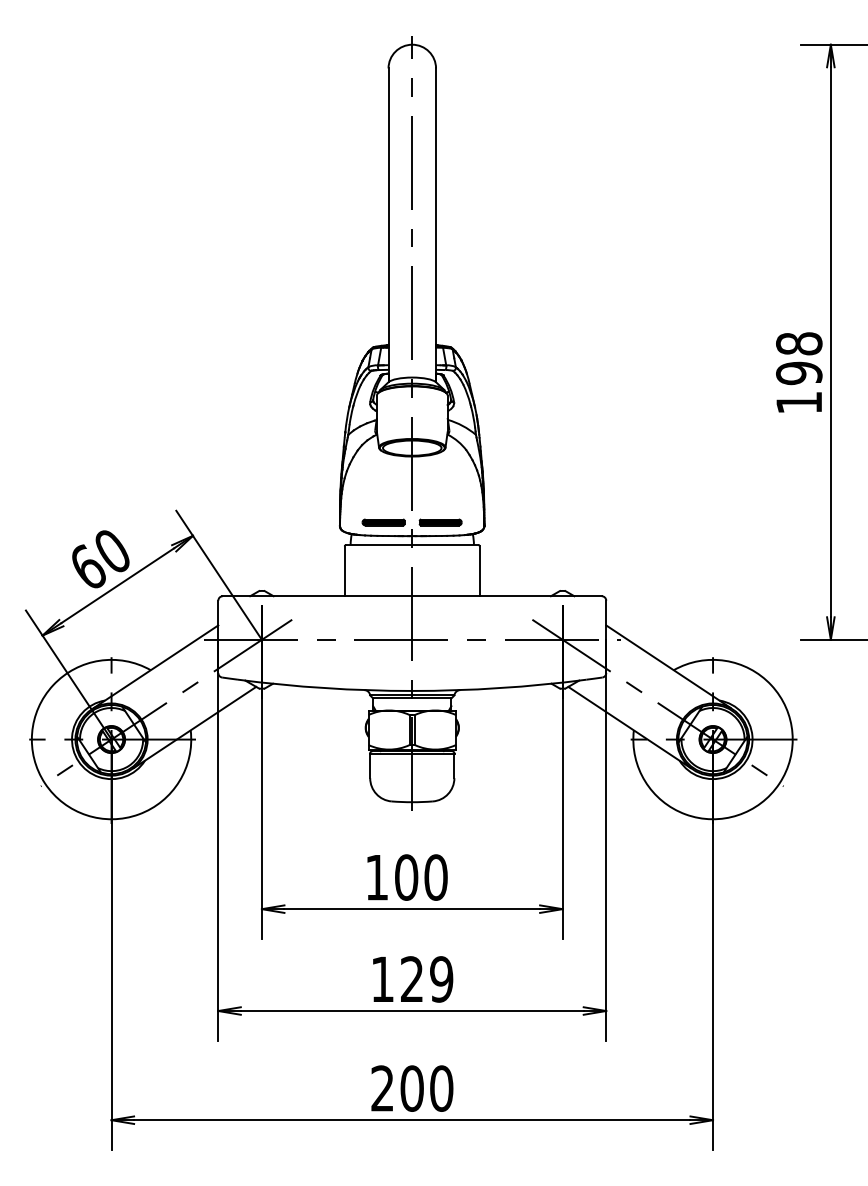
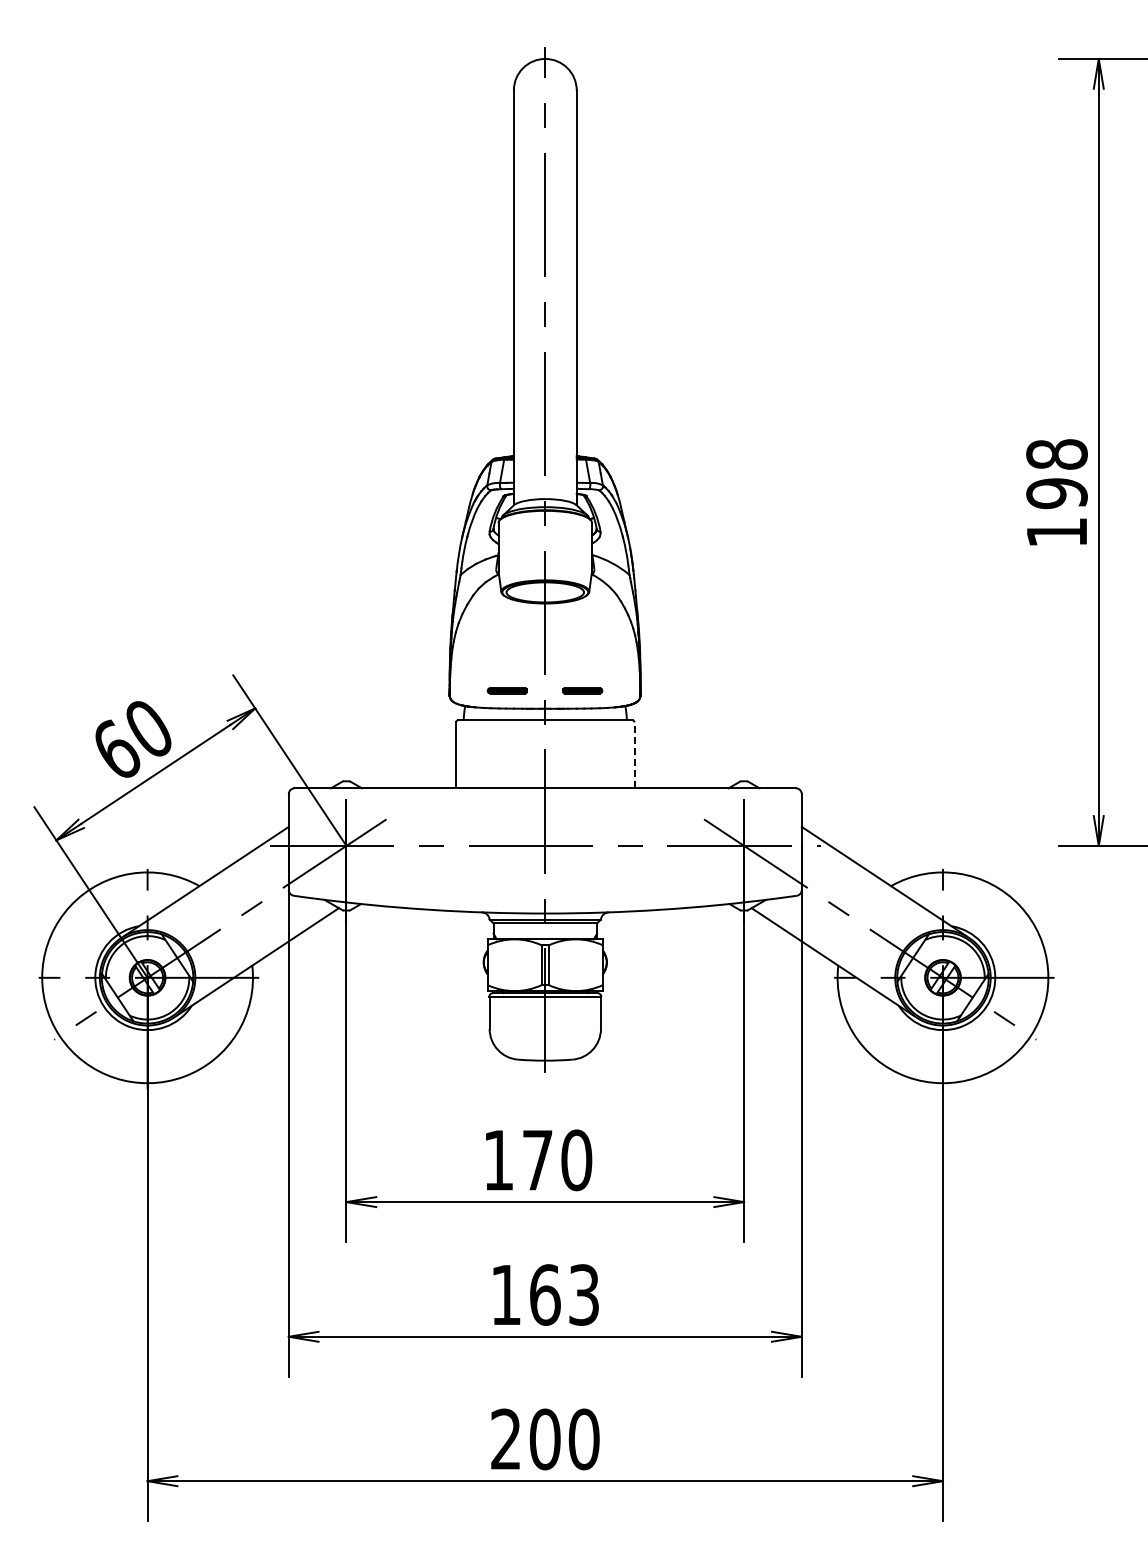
part: (382, 522) -> (506, 690), size x0.7
part: (440, 522) -> (582, 690), size x0.7
line: (479, 571) -> (634, 755), solid -> dashed
text: (406, 877) -> (537, 1160), 100 -> 170
text: (426, 979) -> (564, 1294), 129 -> 163

